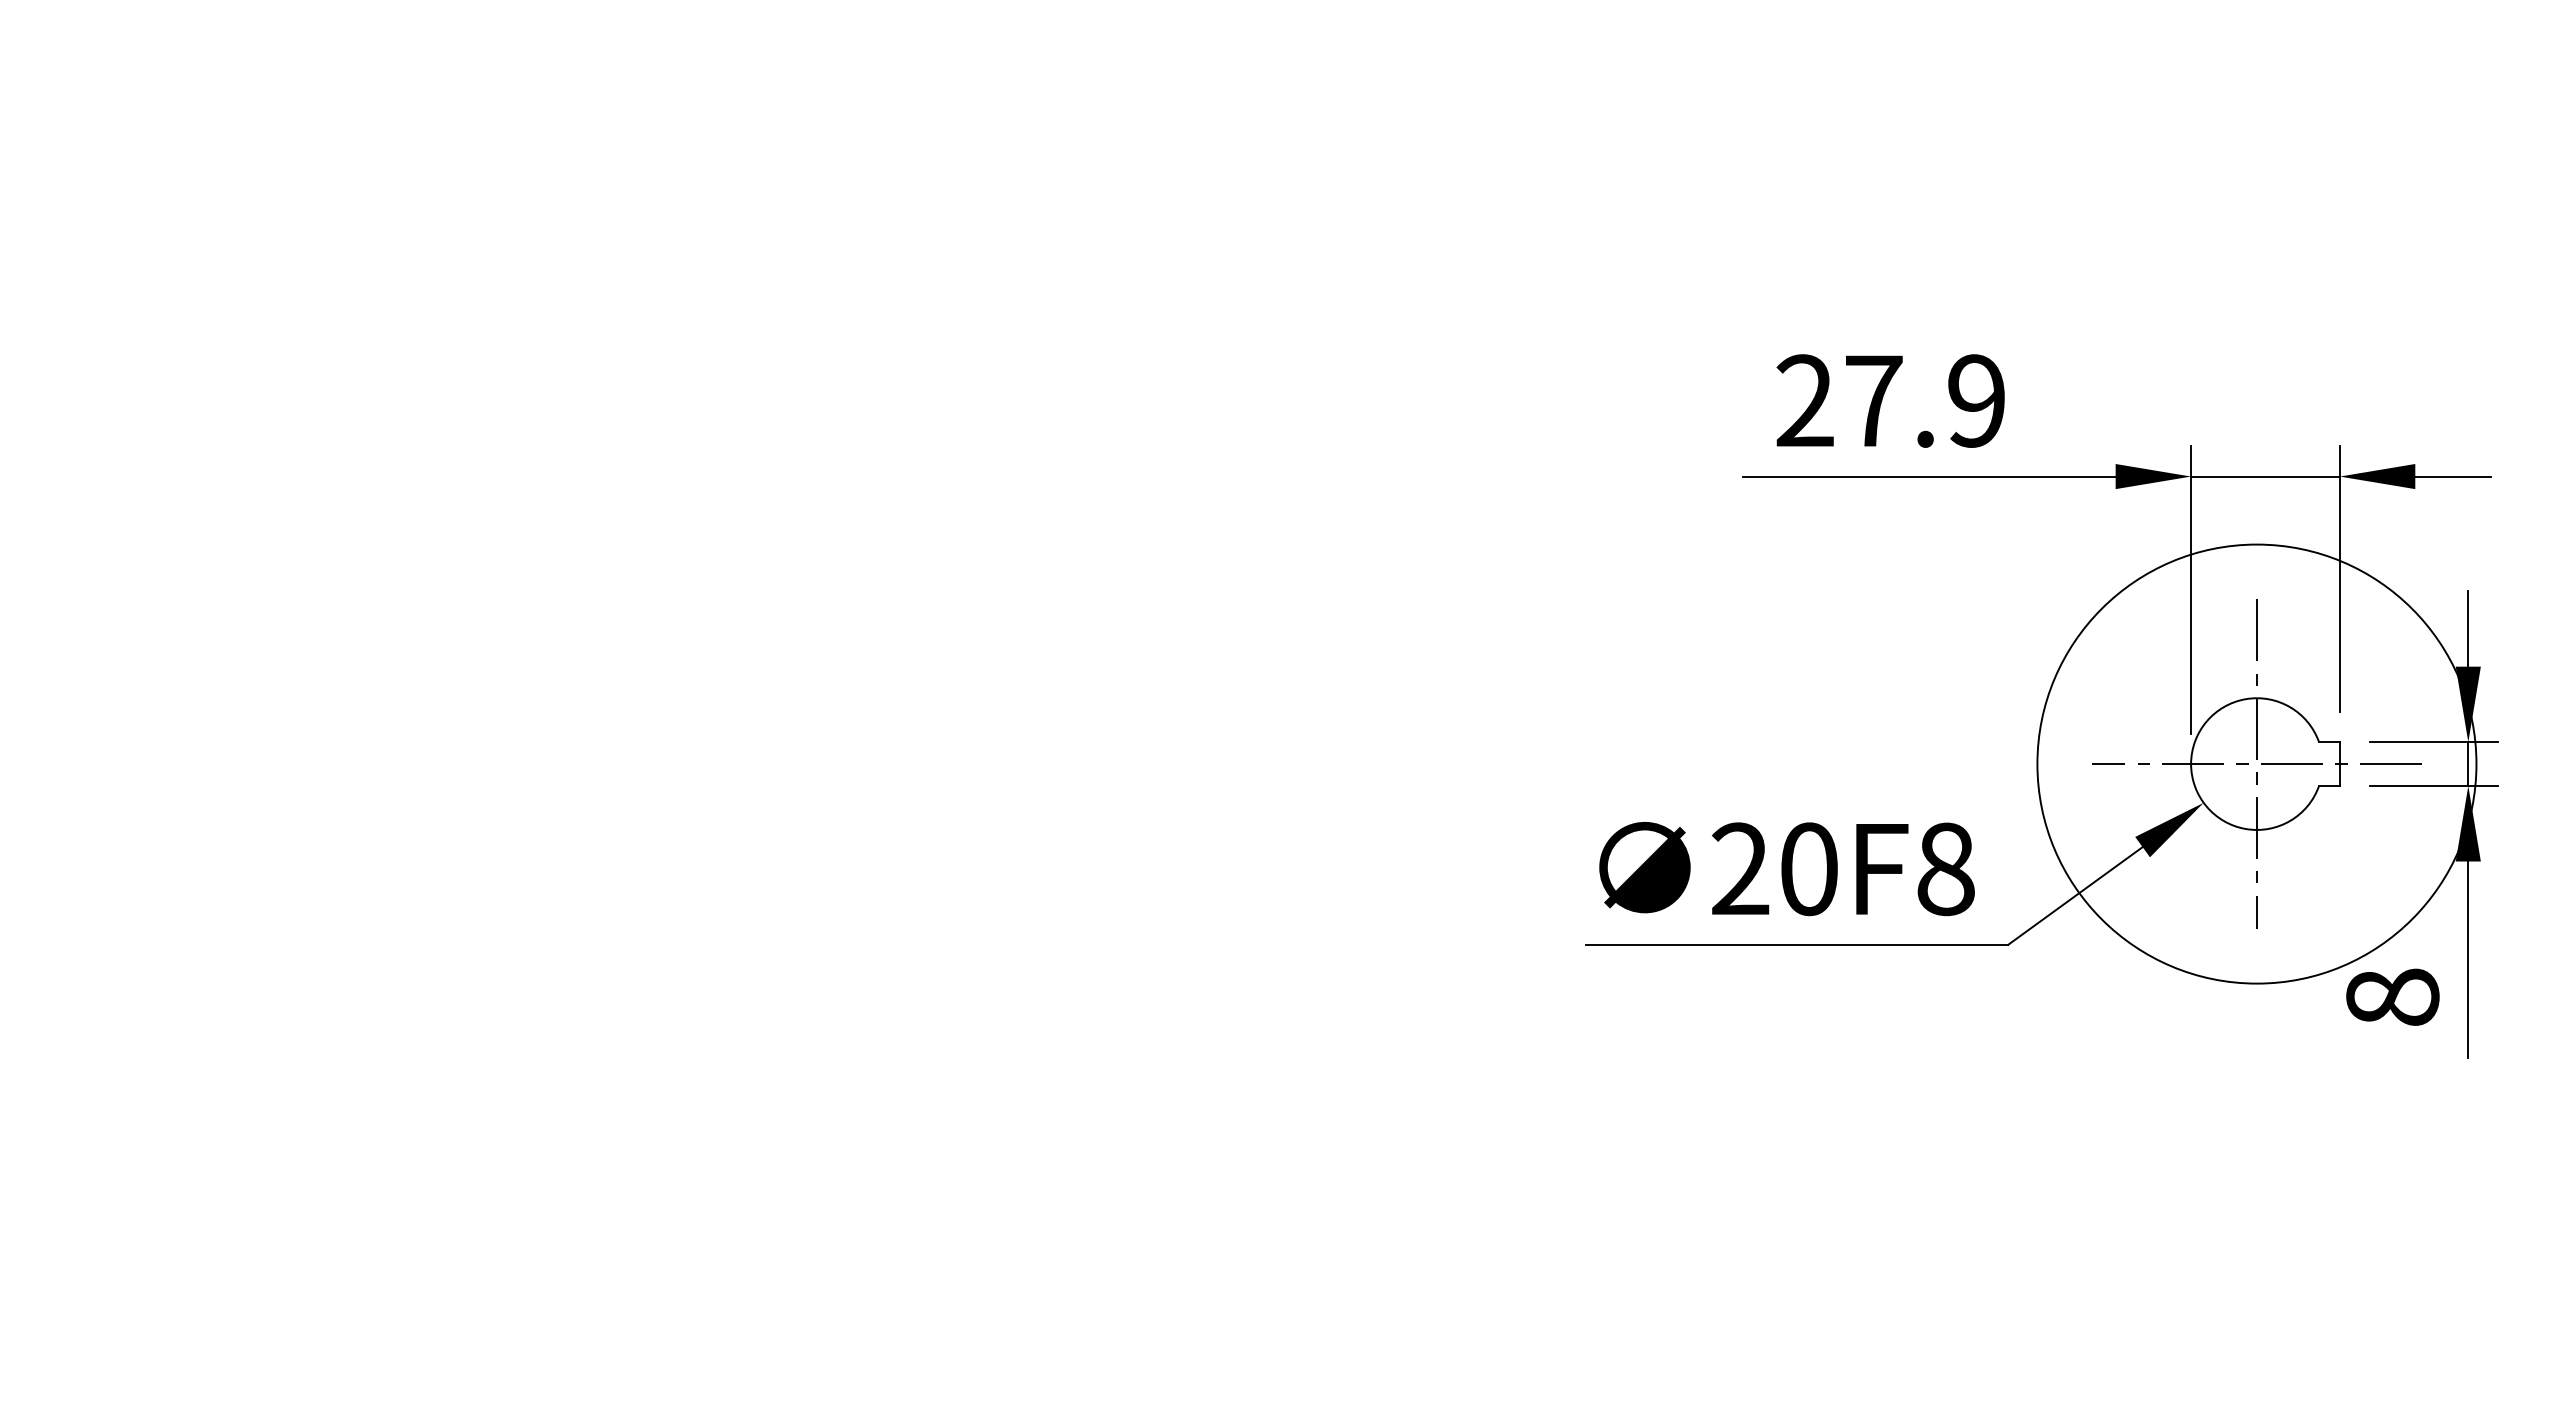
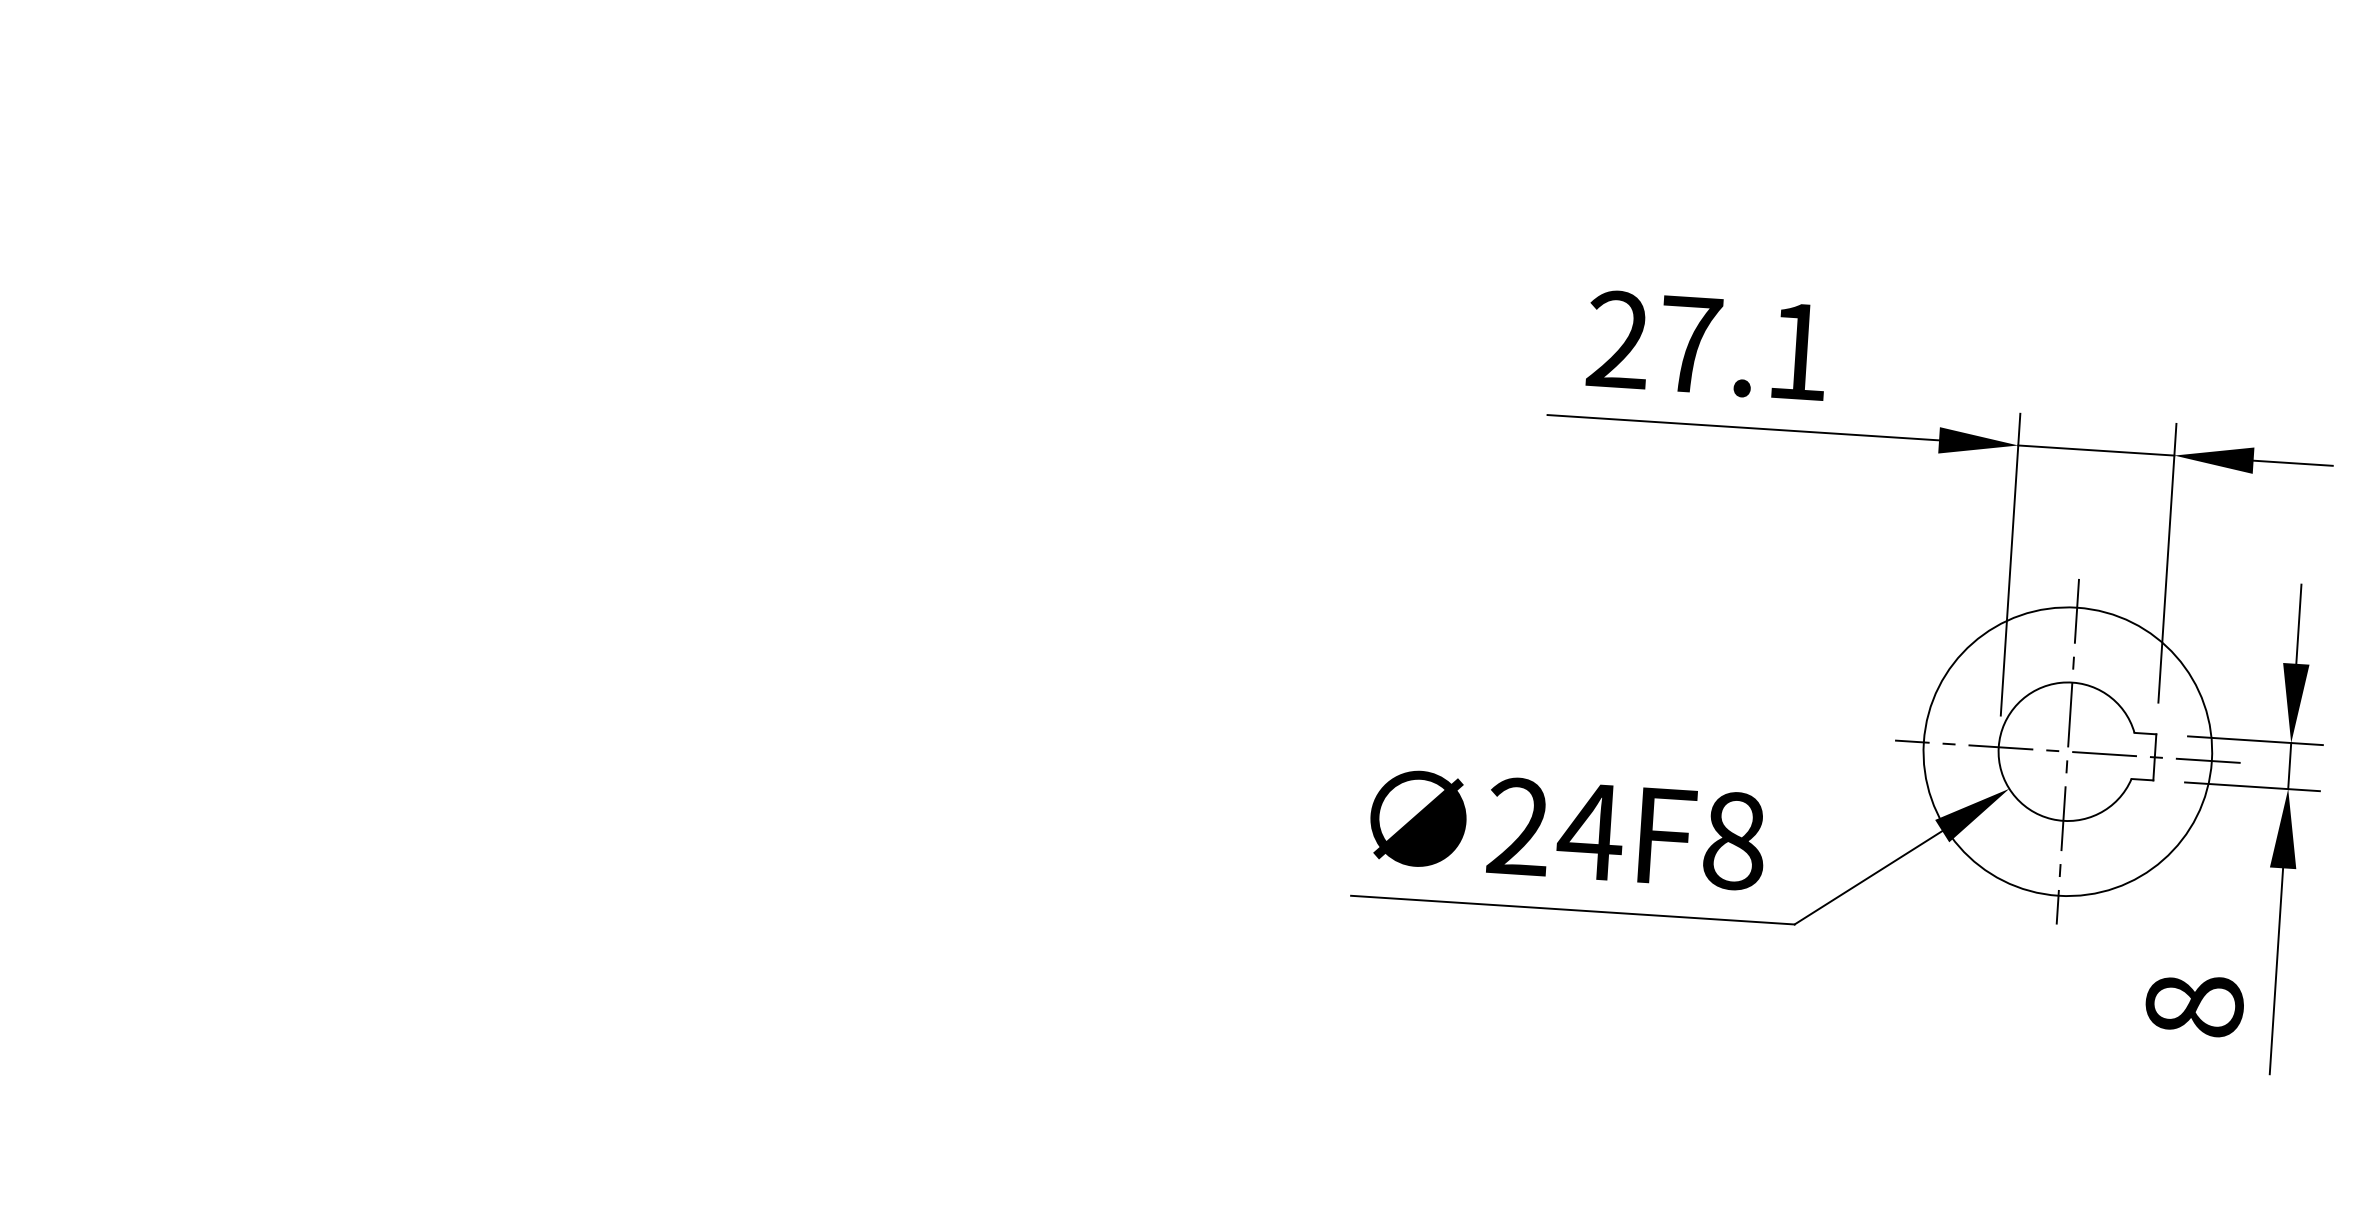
text: (1976, 400) -> (1798, 351), 27.9 -> 27.1
circle: (2256, 763) -> (2067, 751), size x0.62
text: (1808, 869) -> (1590, 831), 20F8 -> 24F8

